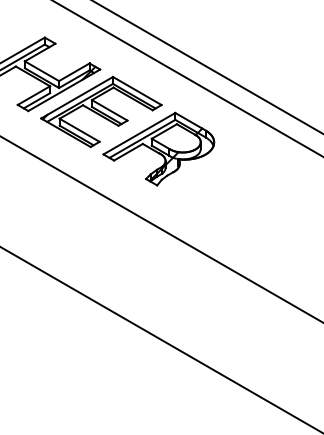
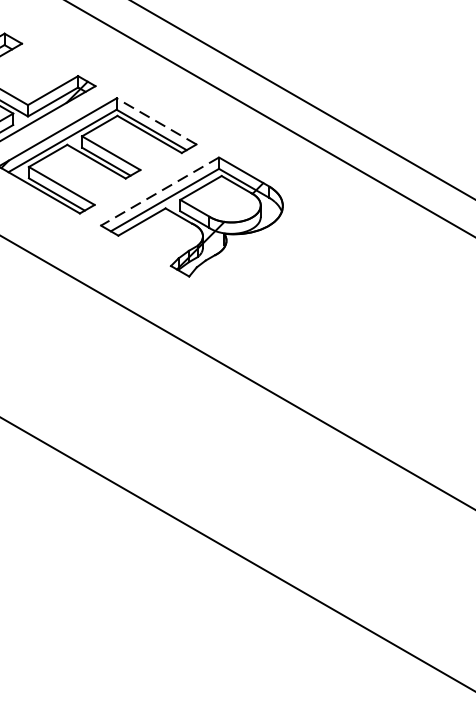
line: (136, 90) -> (155, 120), solid -> dashed
line: (138, 133) -> (158, 191), solid -> dashed

